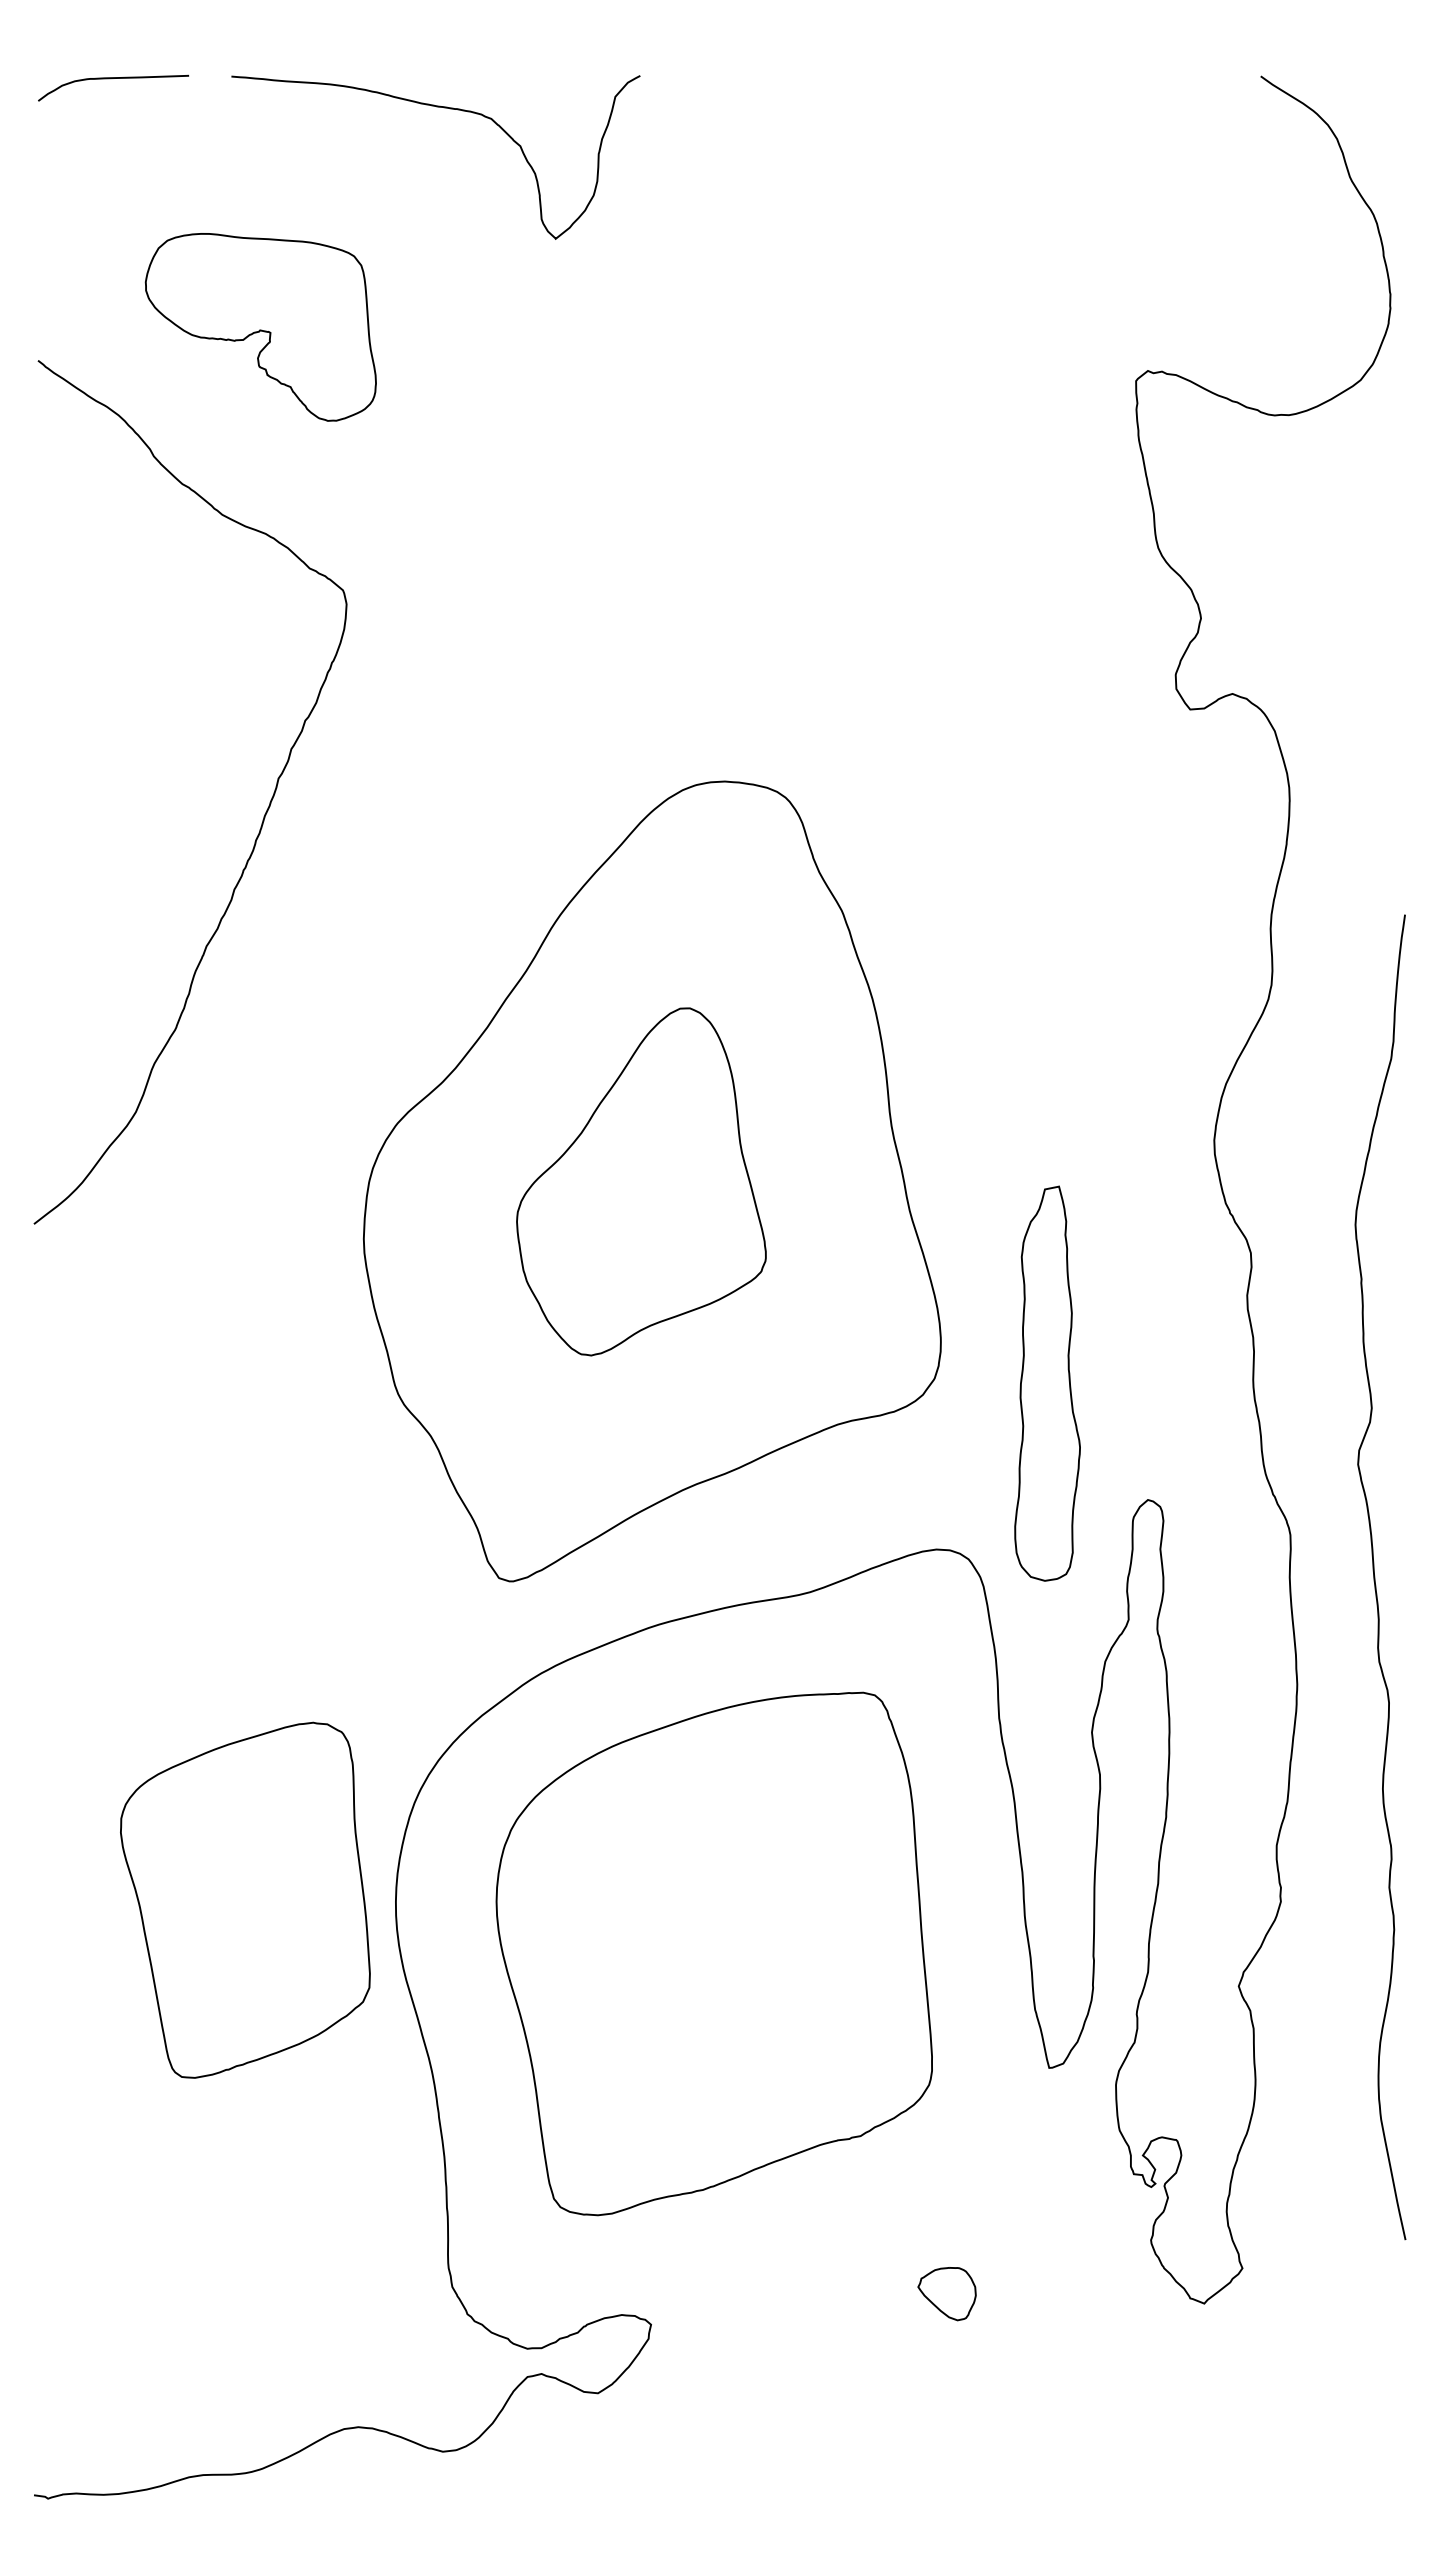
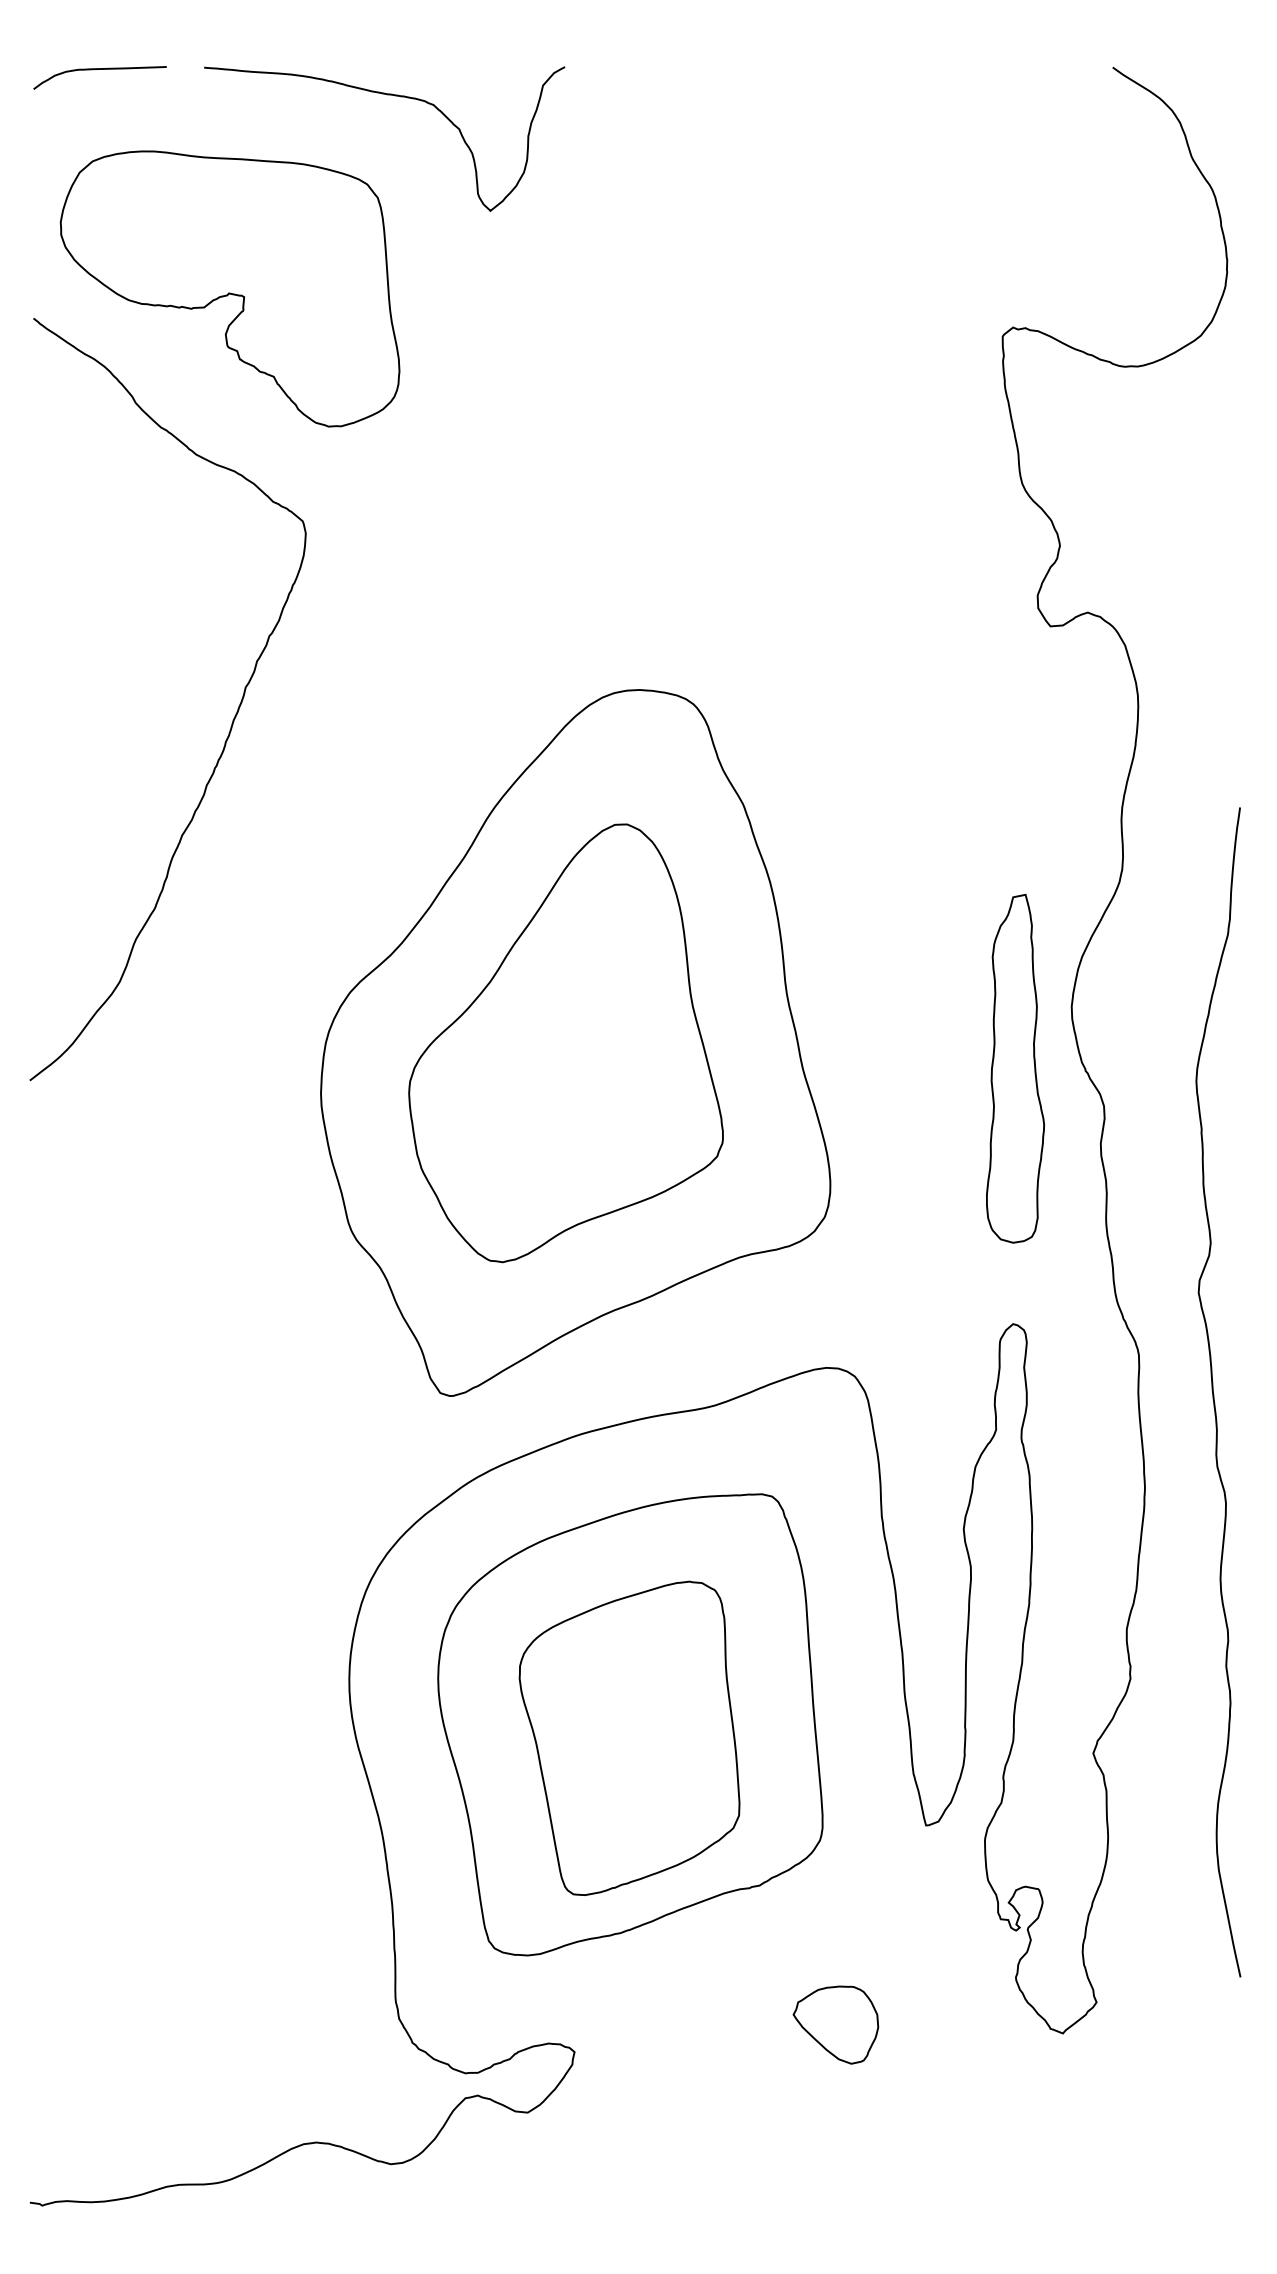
part: (260, 327) -> (229, 289), size x1.67
part: (641, 1181) -> (566, 1042), size x1.43
part: (1047, 1383) -> (1015, 1068), moved
part: (245, 1899) -> (629, 1737), moved
part: (946, 2293) -> (835, 2024), size x1.67

